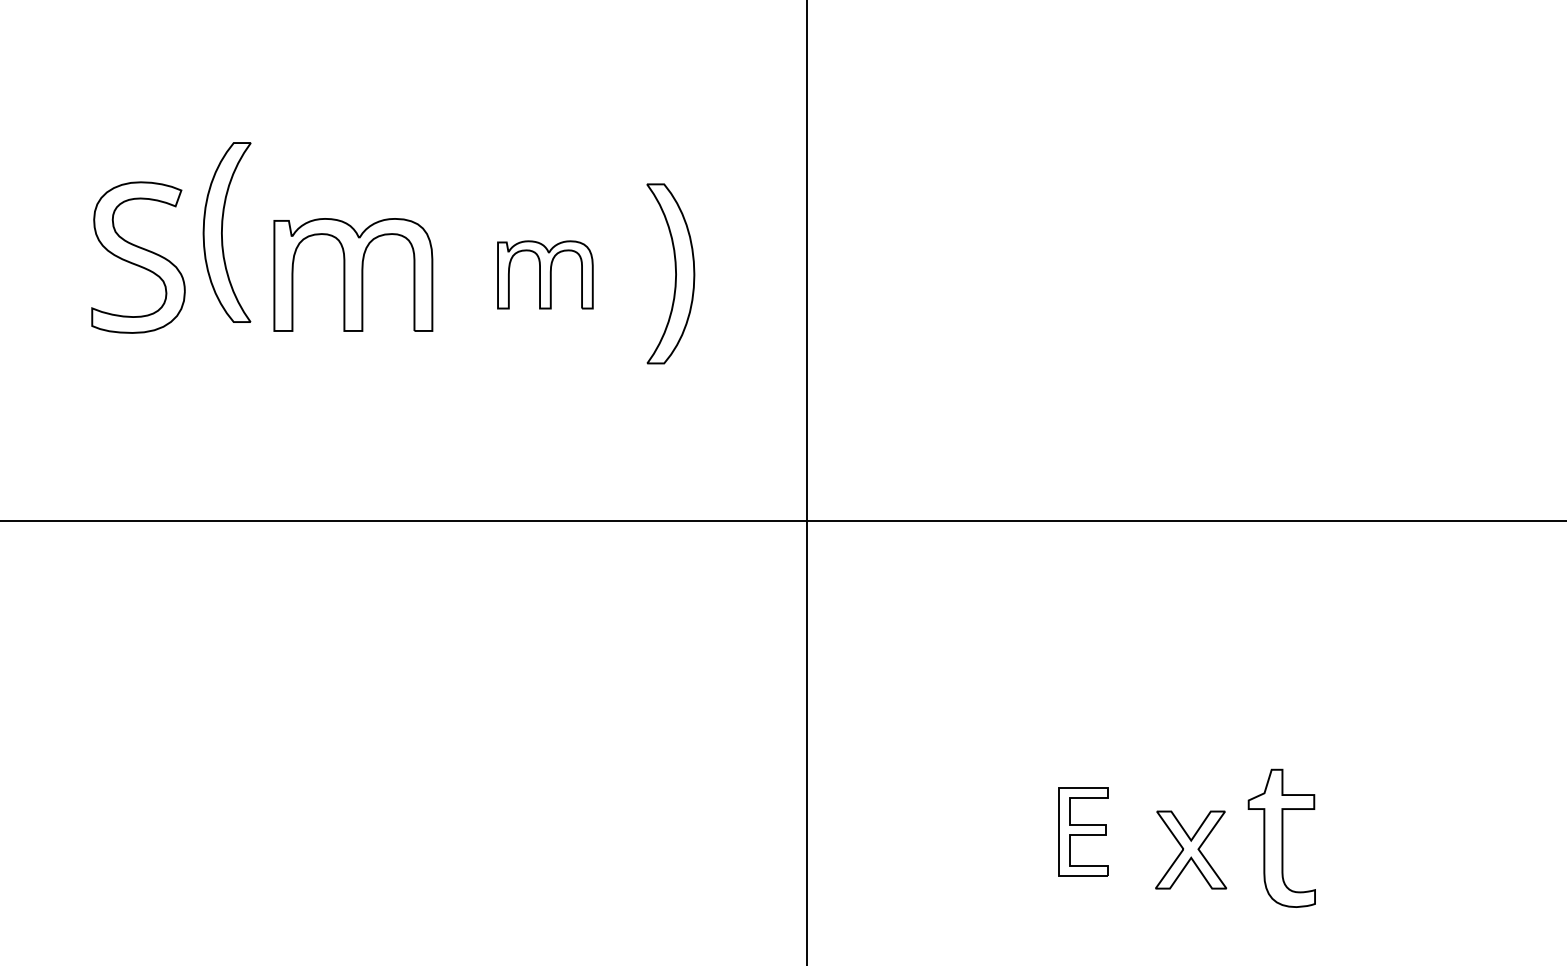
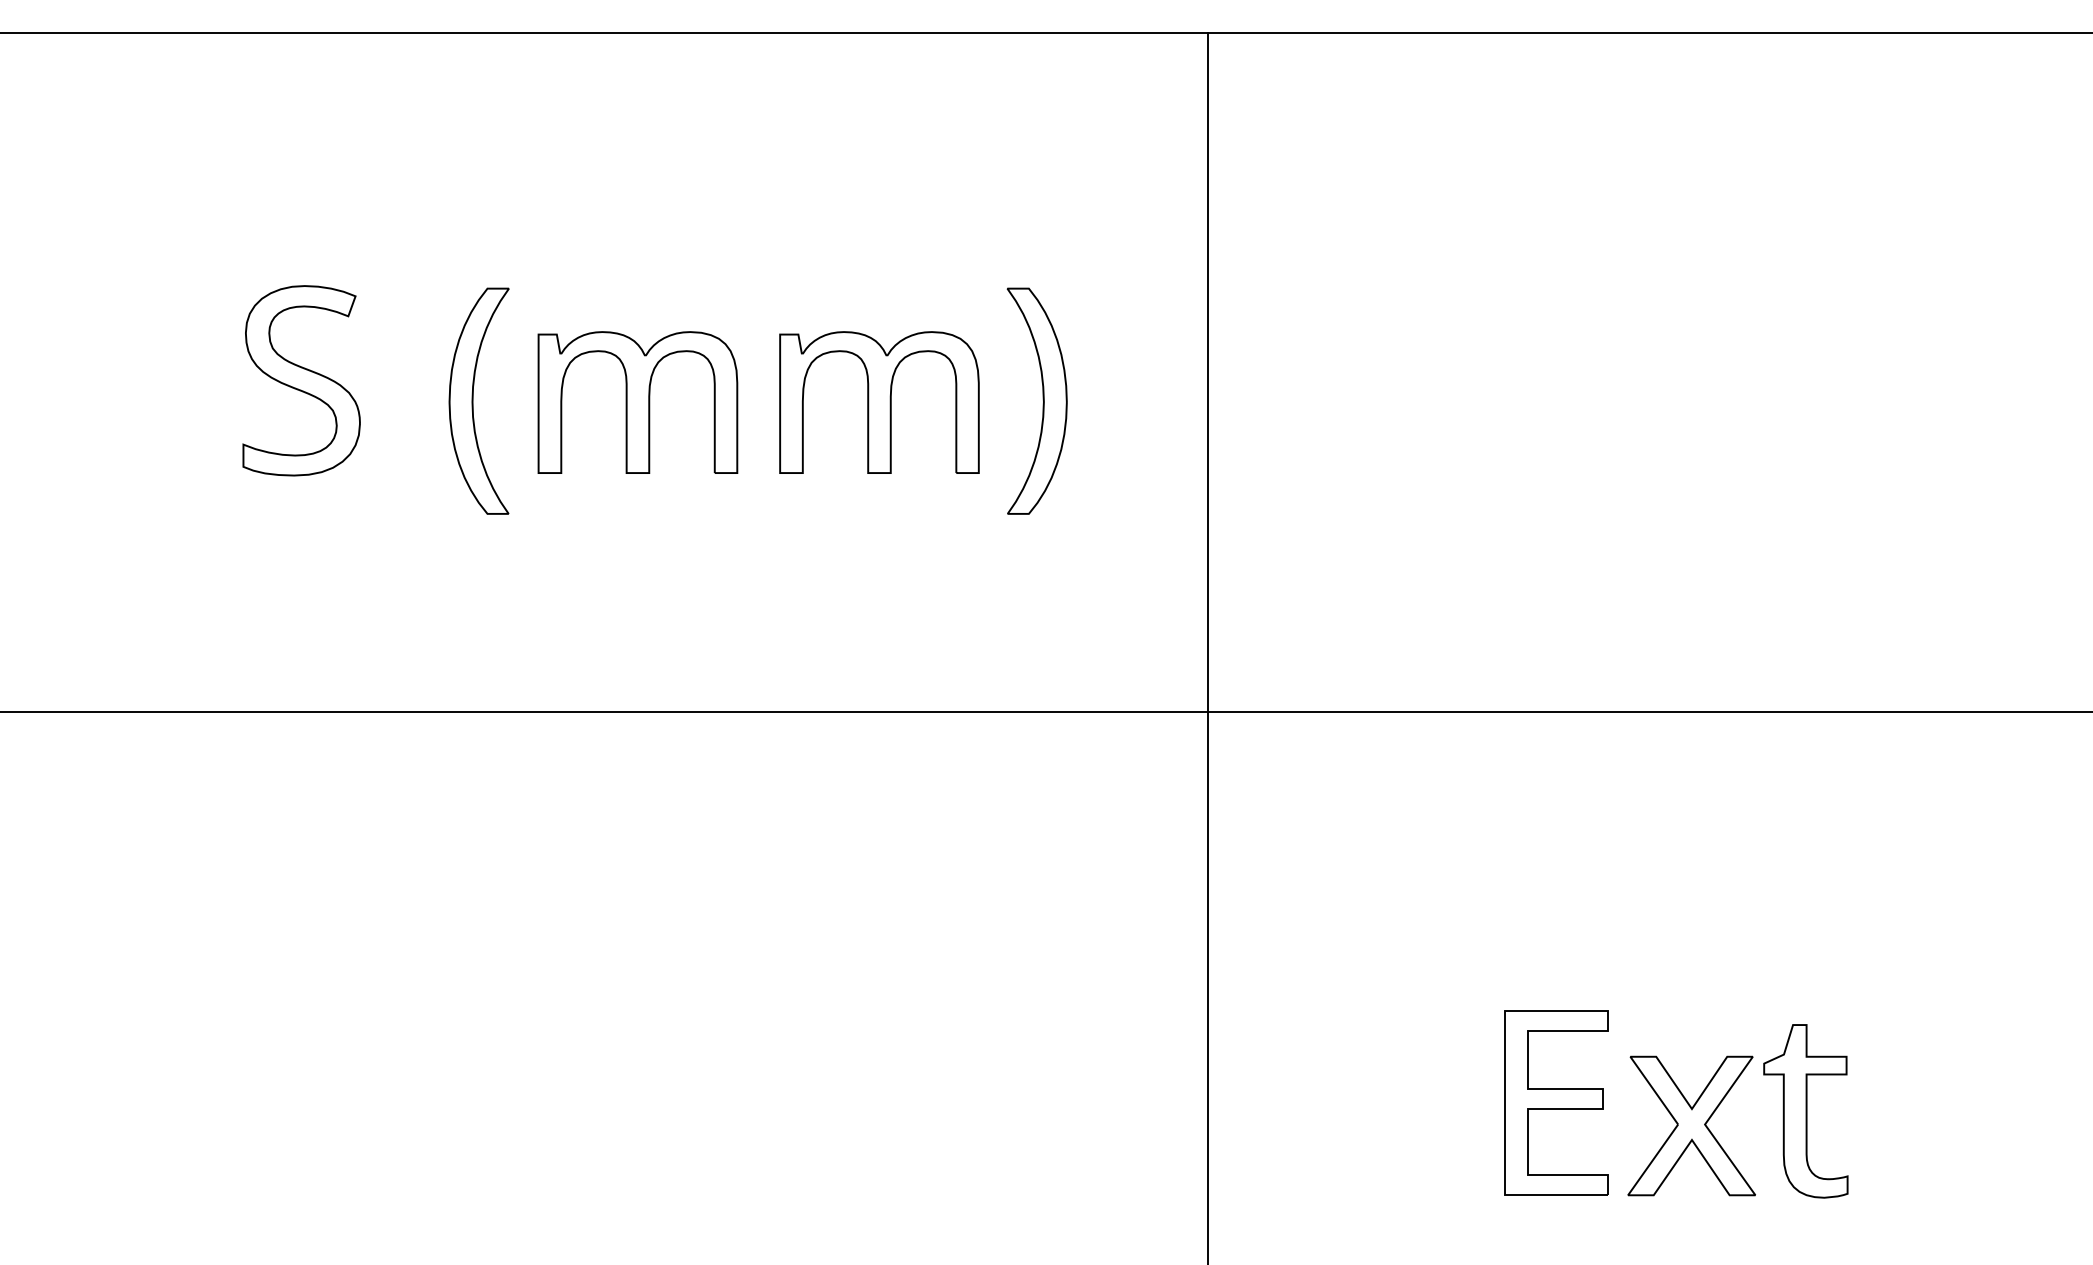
part: (226, 231) -> (478, 400), moved
part: (138, 257) -> (301, 380), moved
part: (545, 274) -> (879, 402), size x1.67
part: (1083, 831) -> (1556, 1102), size x1.67
part: (1190, 849) -> (1691, 1125), size x1.43

